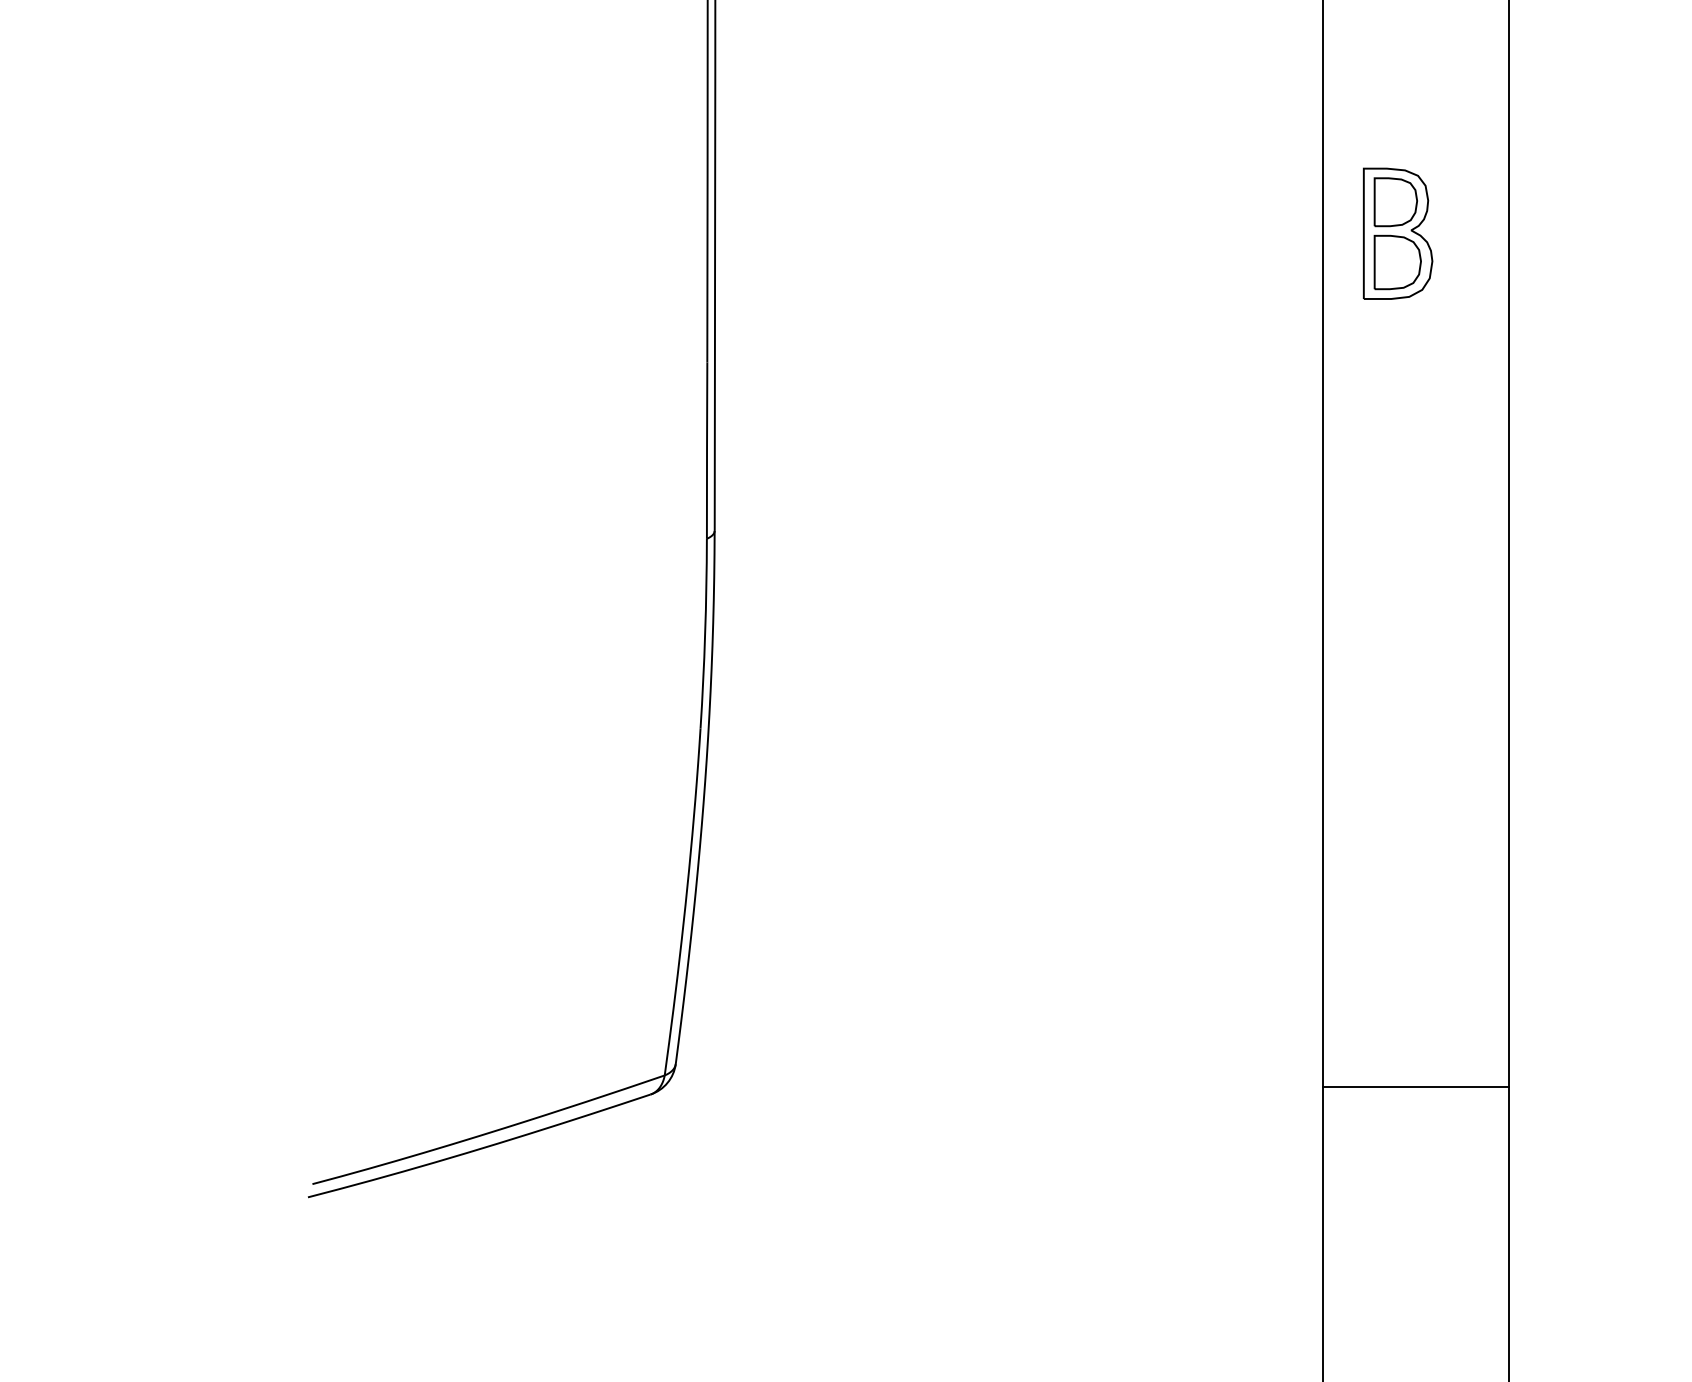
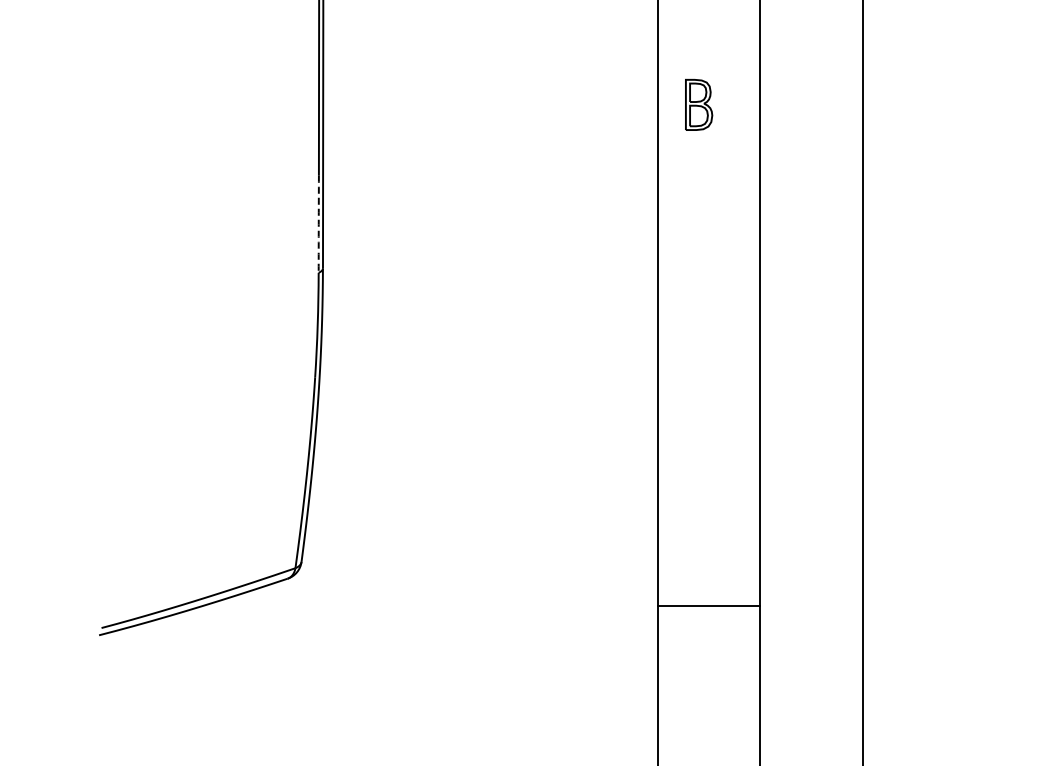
part: (1396, 233) -> (698, 104), size x0.7
arc: (706, 451) -> (318, 224), solid -> dashed
line: (1415, 1086) -> (708, 605), moved

